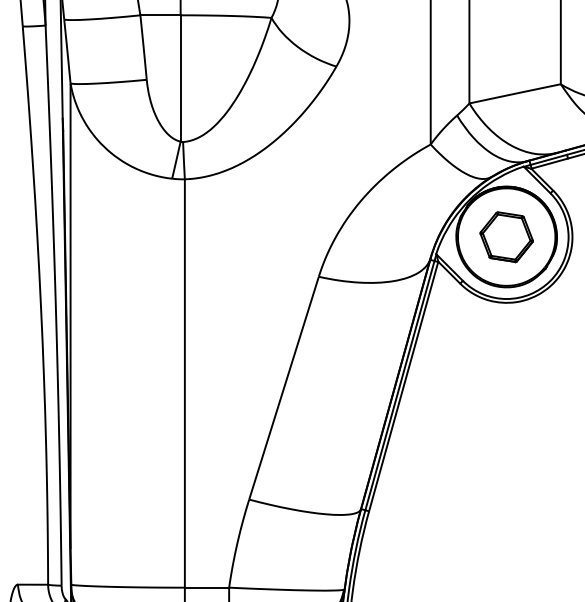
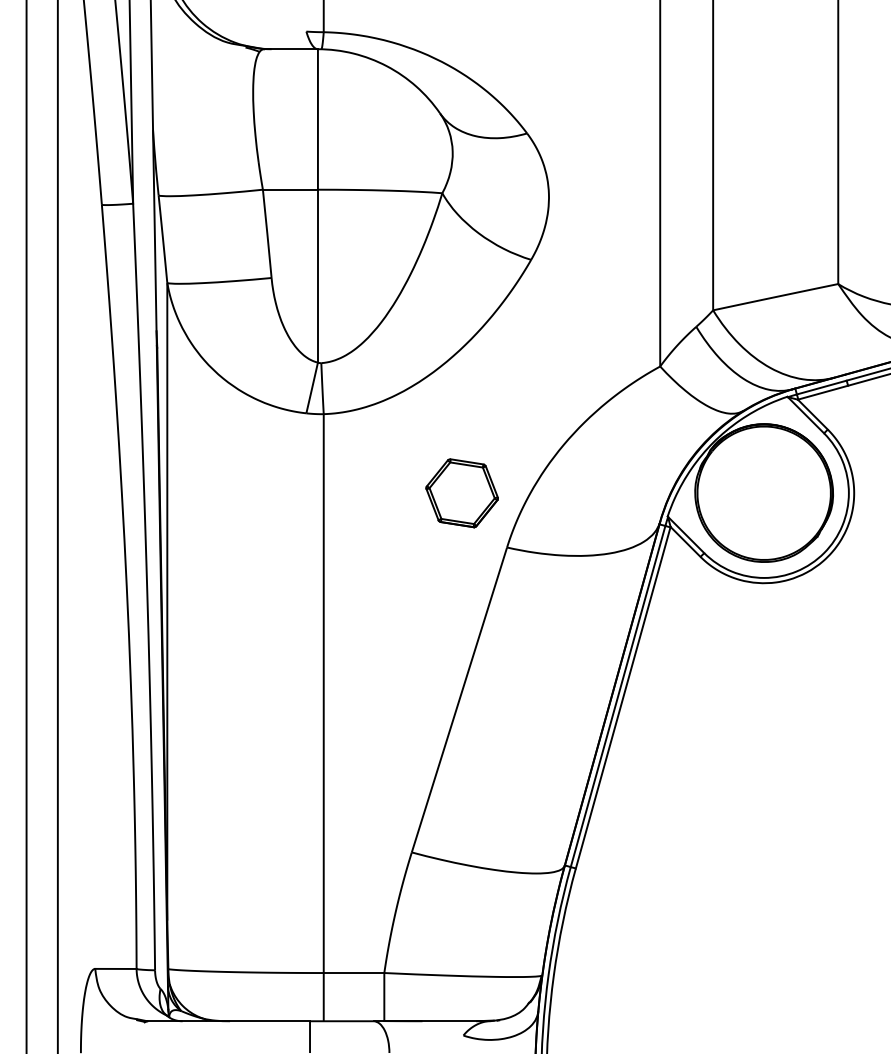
part: (506, 237) -> (461, 493), moved

